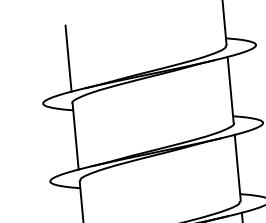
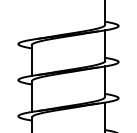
line: (67, 58) -> (31, 24), removed

